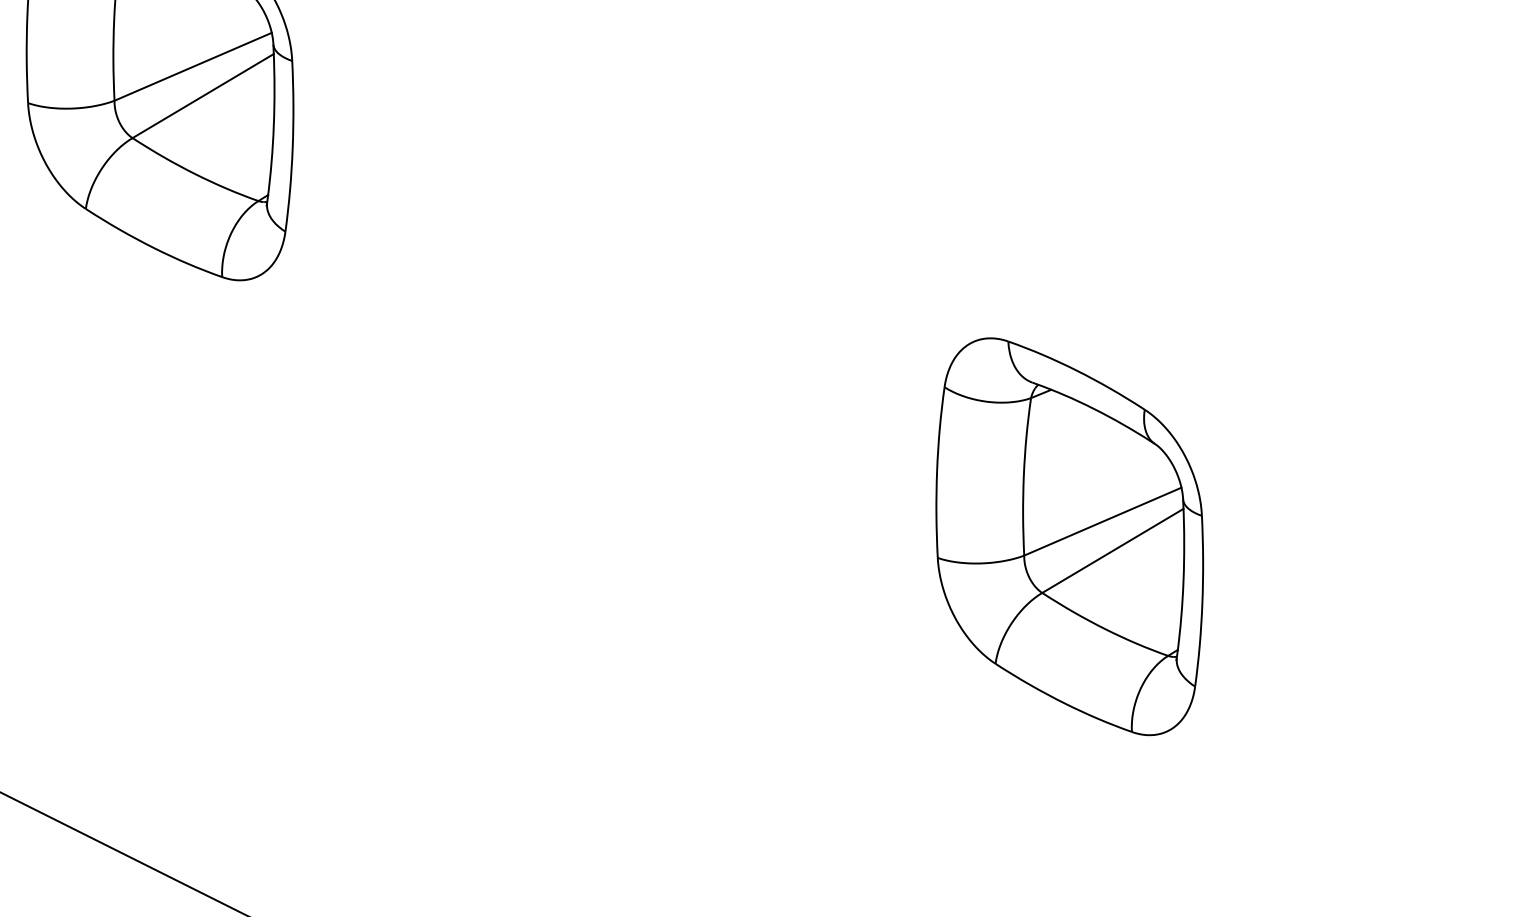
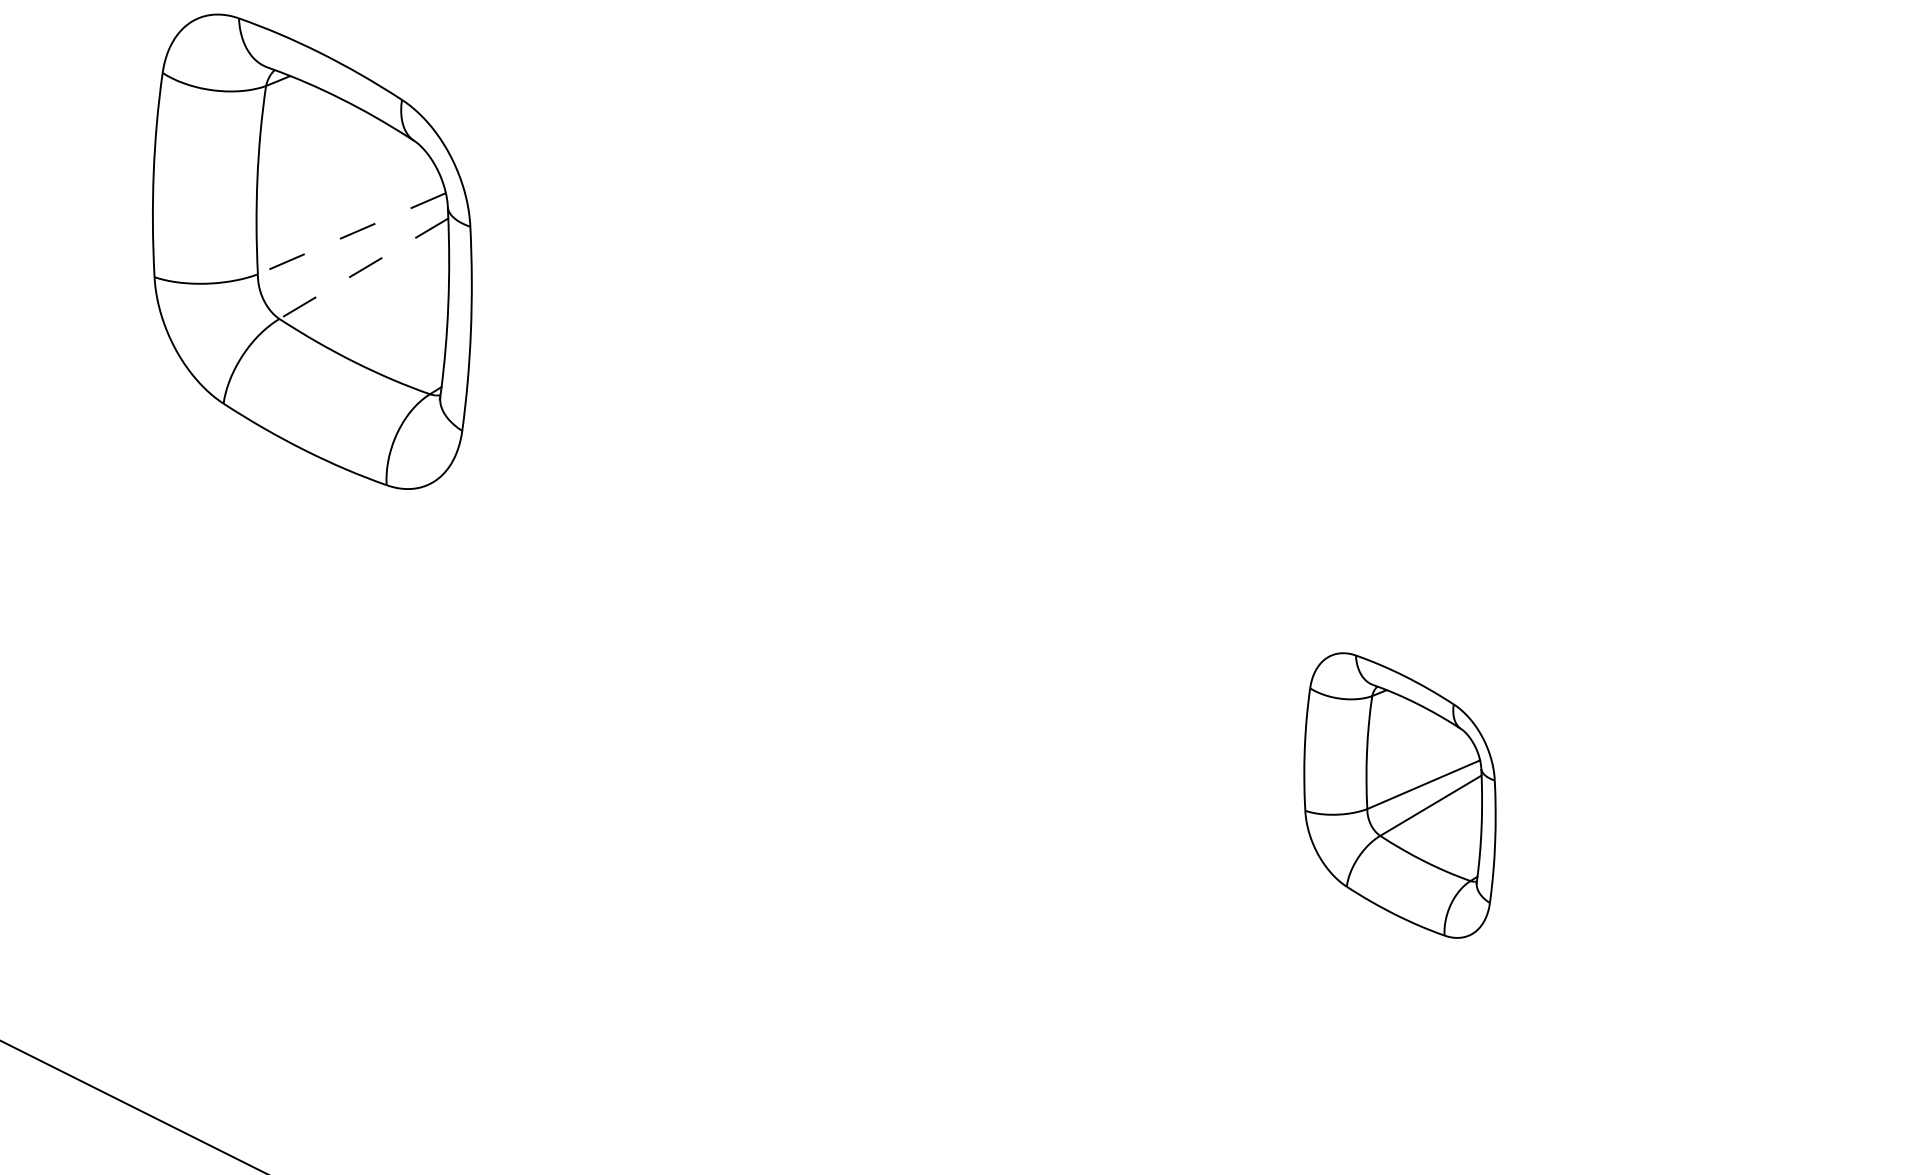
line: (192, 66) -> (351, 233), solid -> dashed
line: (202, 95) -> (363, 268), solid -> dashed
part: (1069, 536) -> (1399, 795), size x0.6

